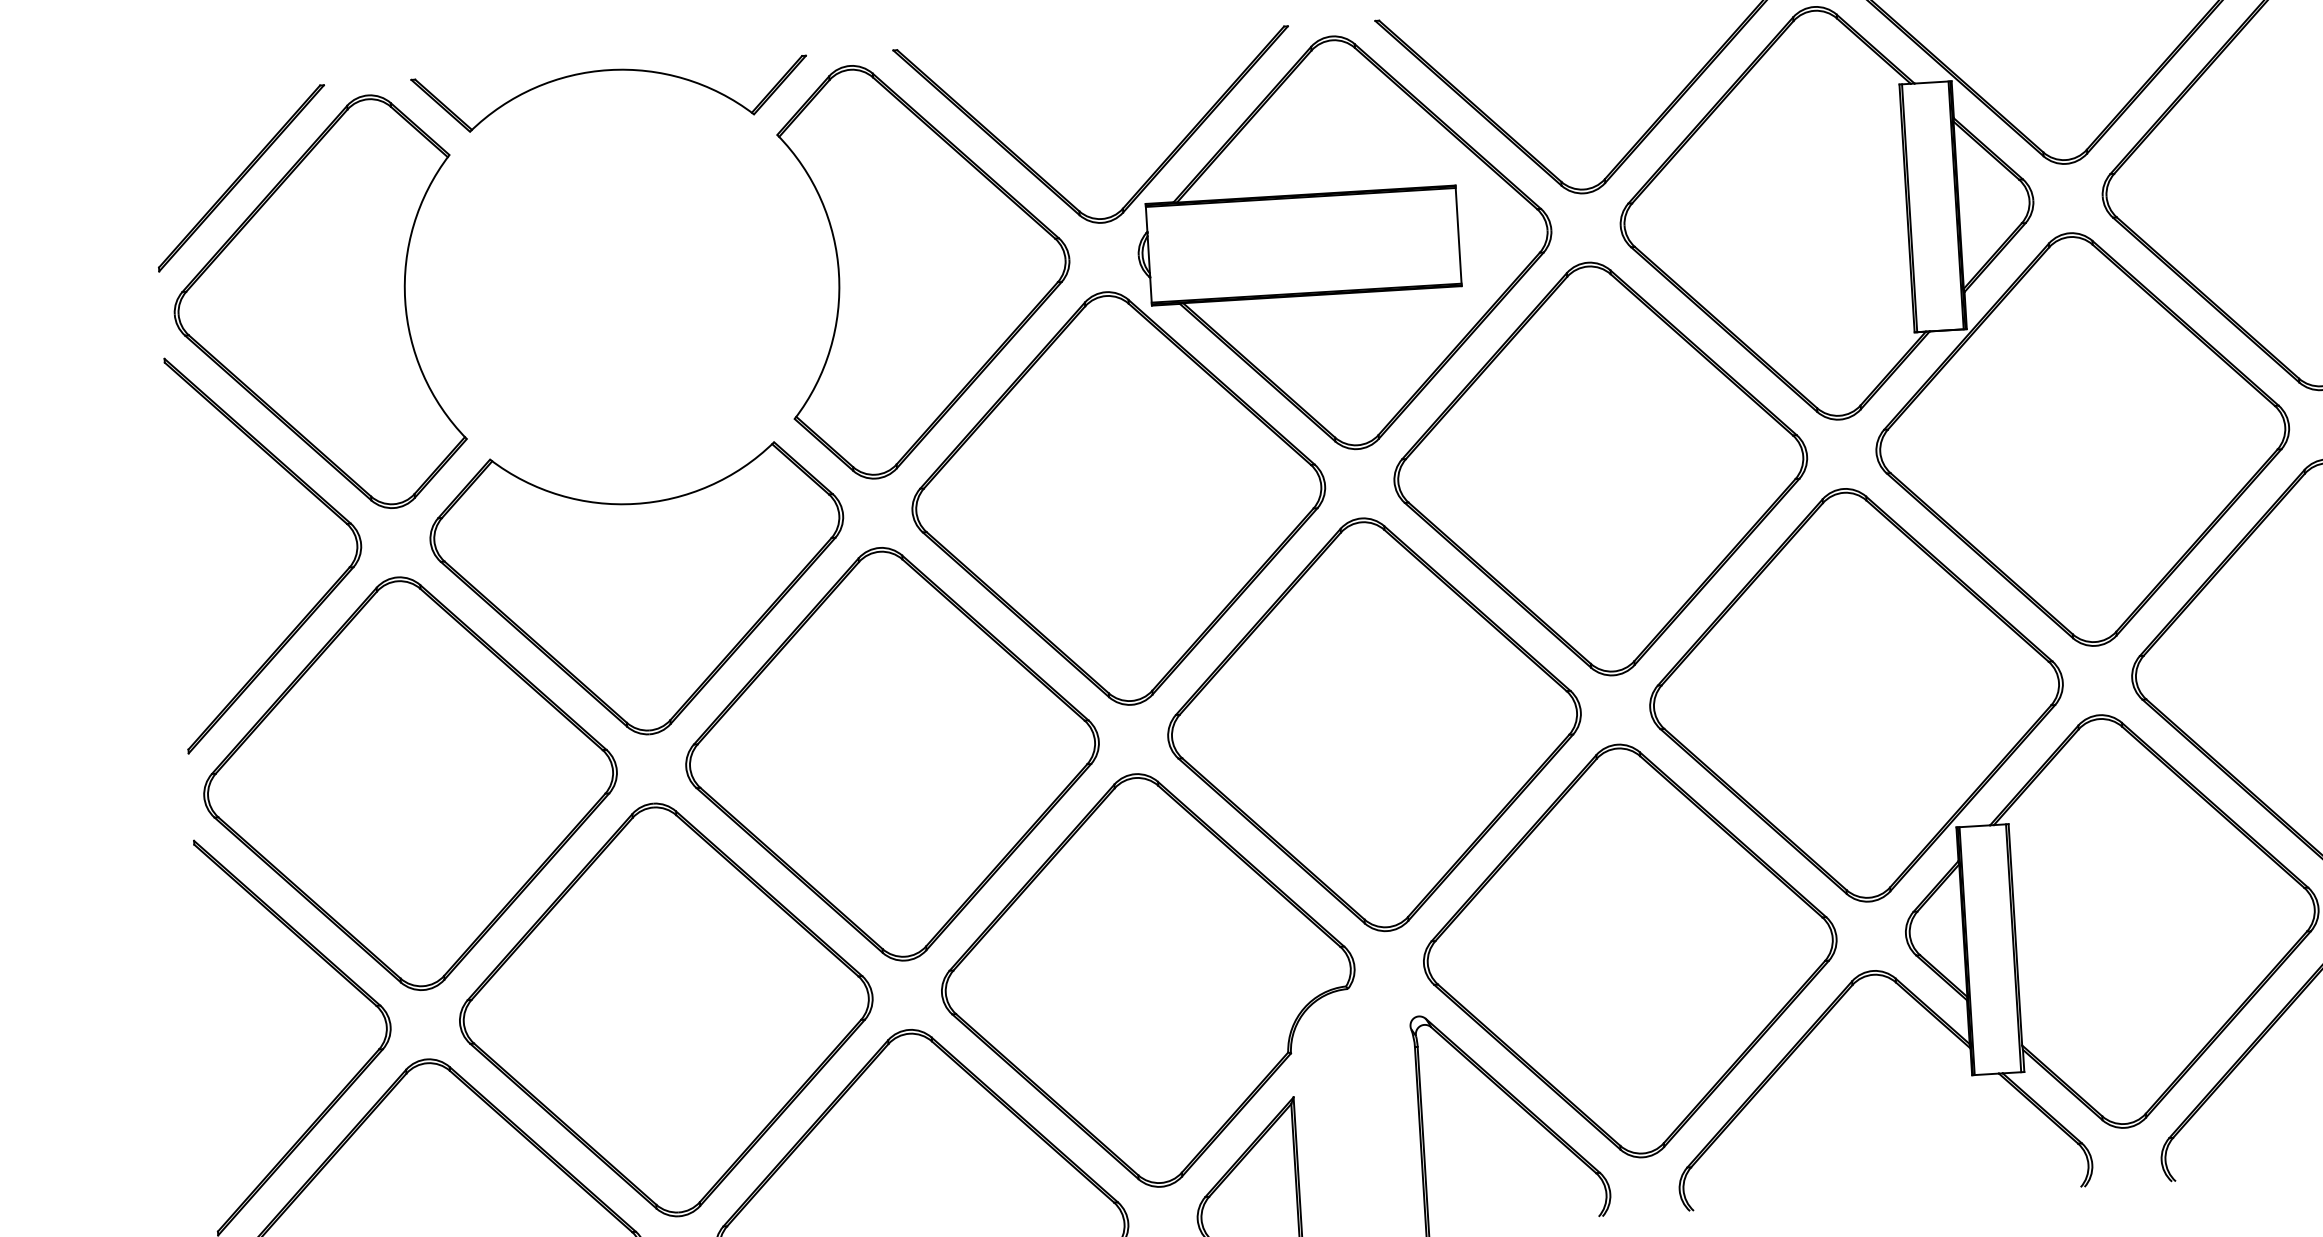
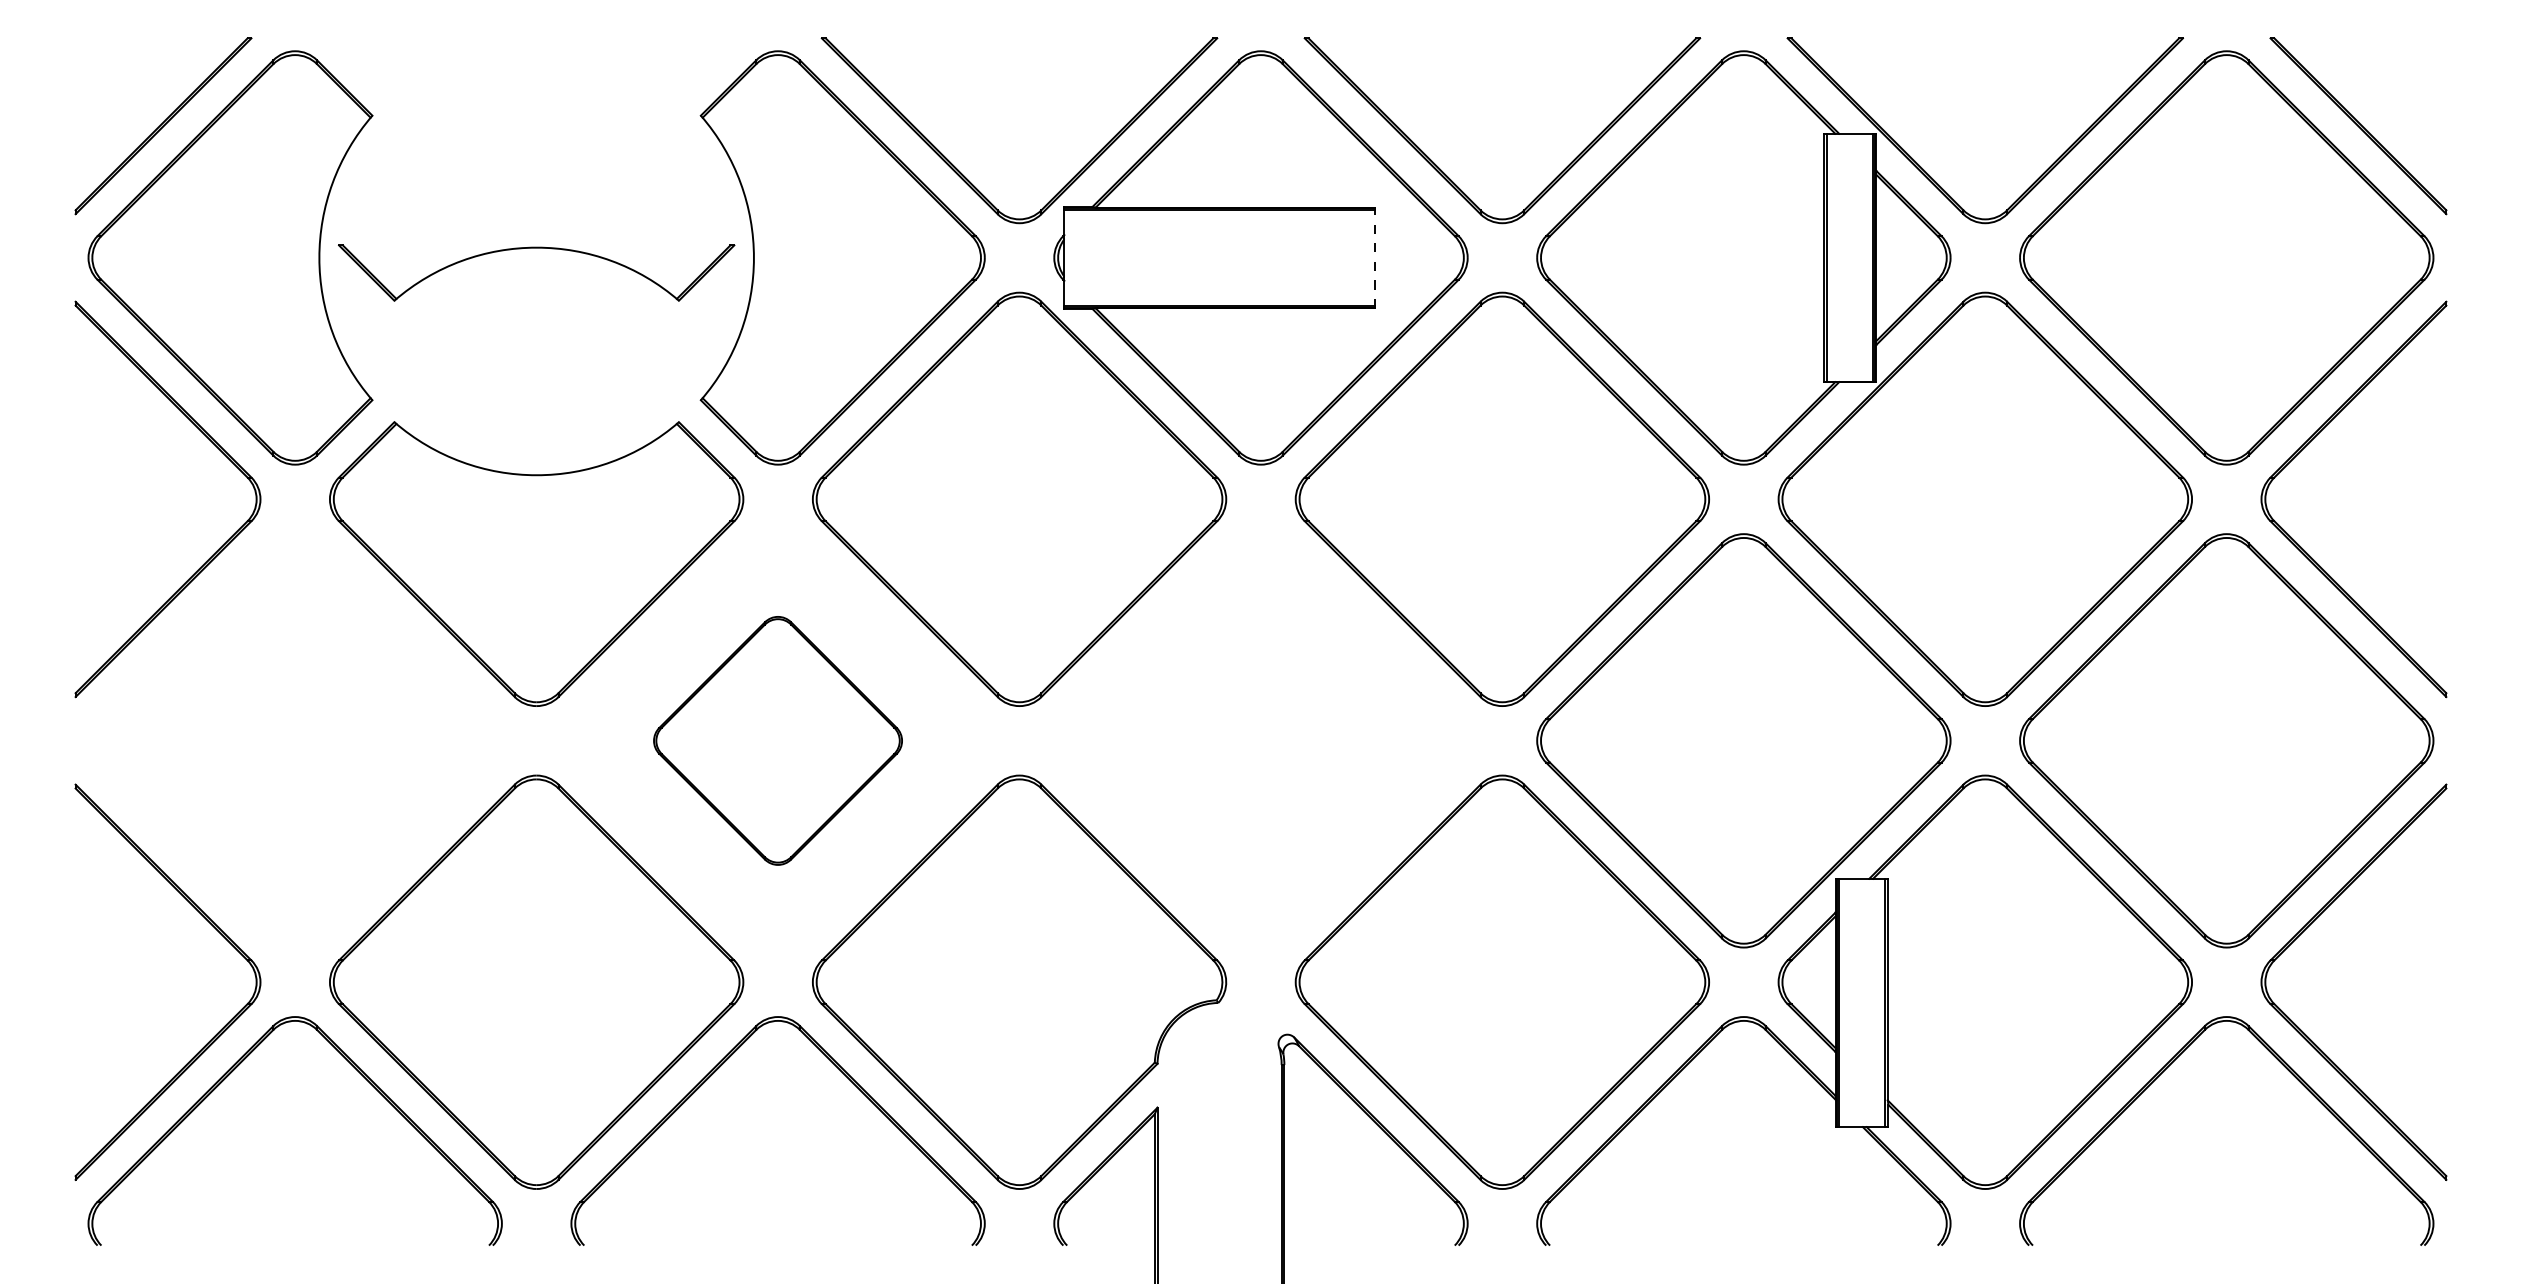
part: (608, 70) -> (536, 248), moved
line: (1458, 235) -> (1374, 257), solid -> dashed
part: (1374, 724) -> (1260, 740), removed
part: (891, 753) -> (777, 740), size x0.6
part: (409, 783) -> (294, 740), removed

